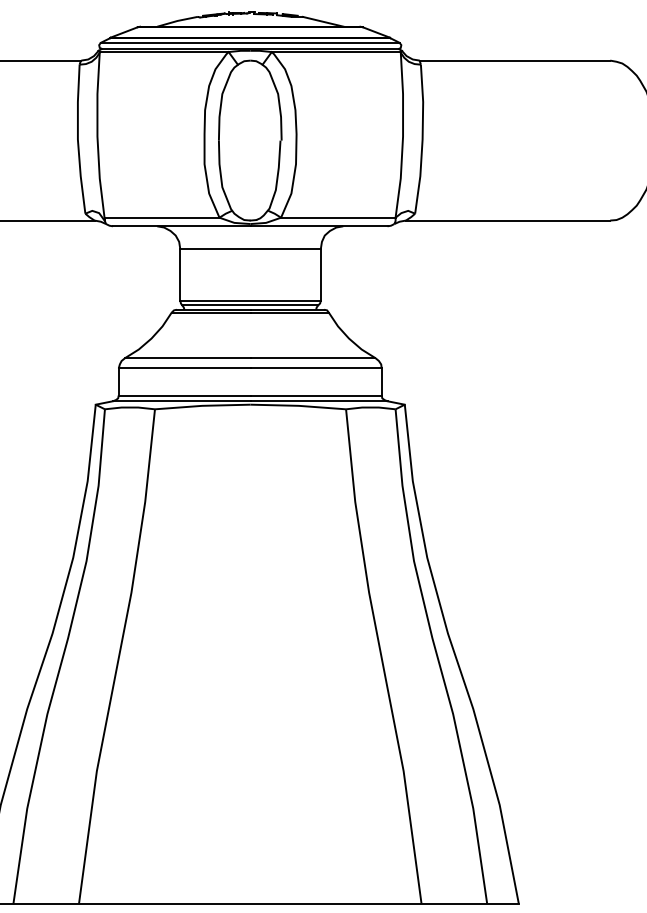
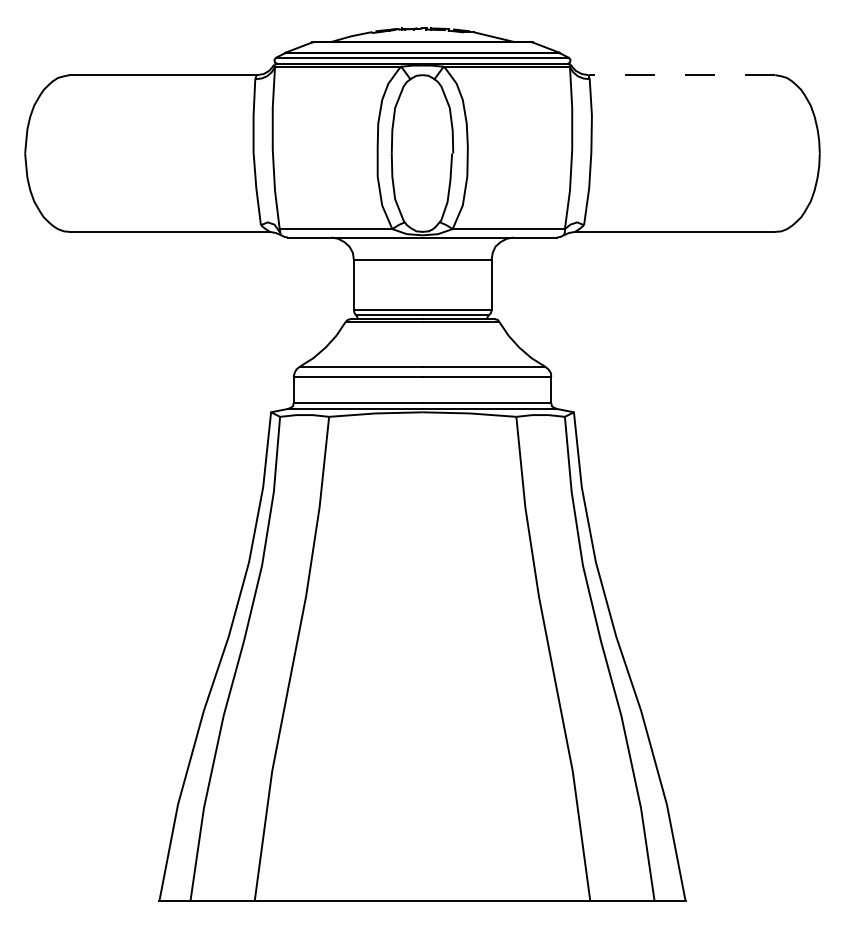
line: (514, 60) -> (681, 75), solid -> dashed

